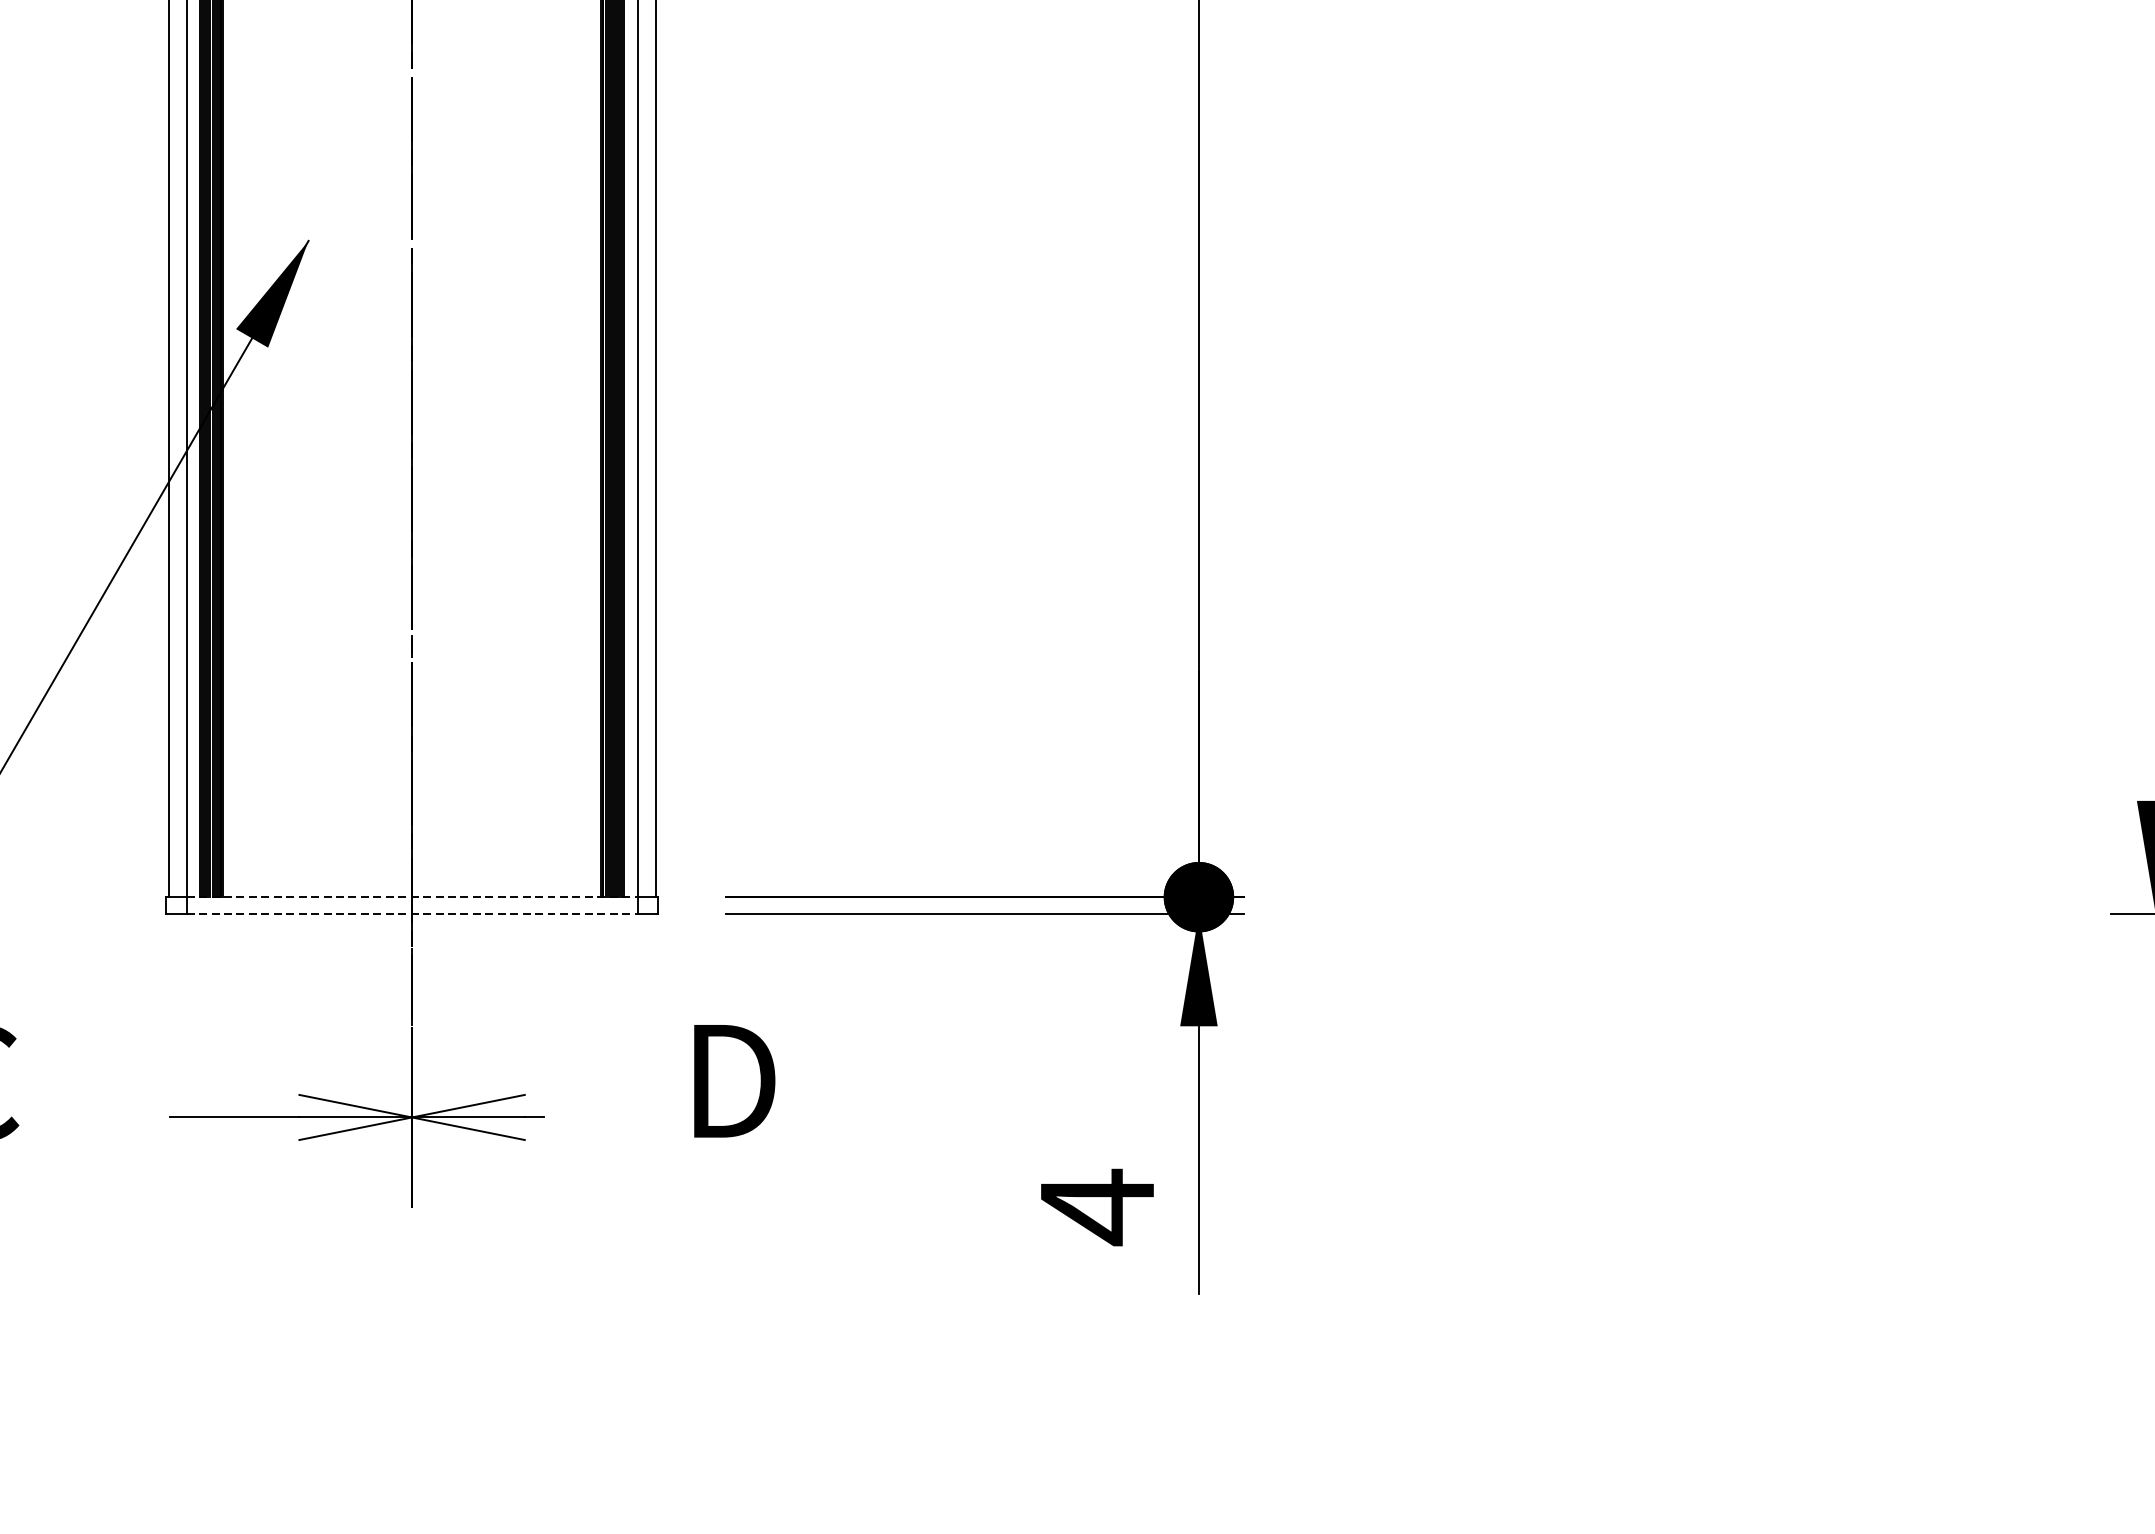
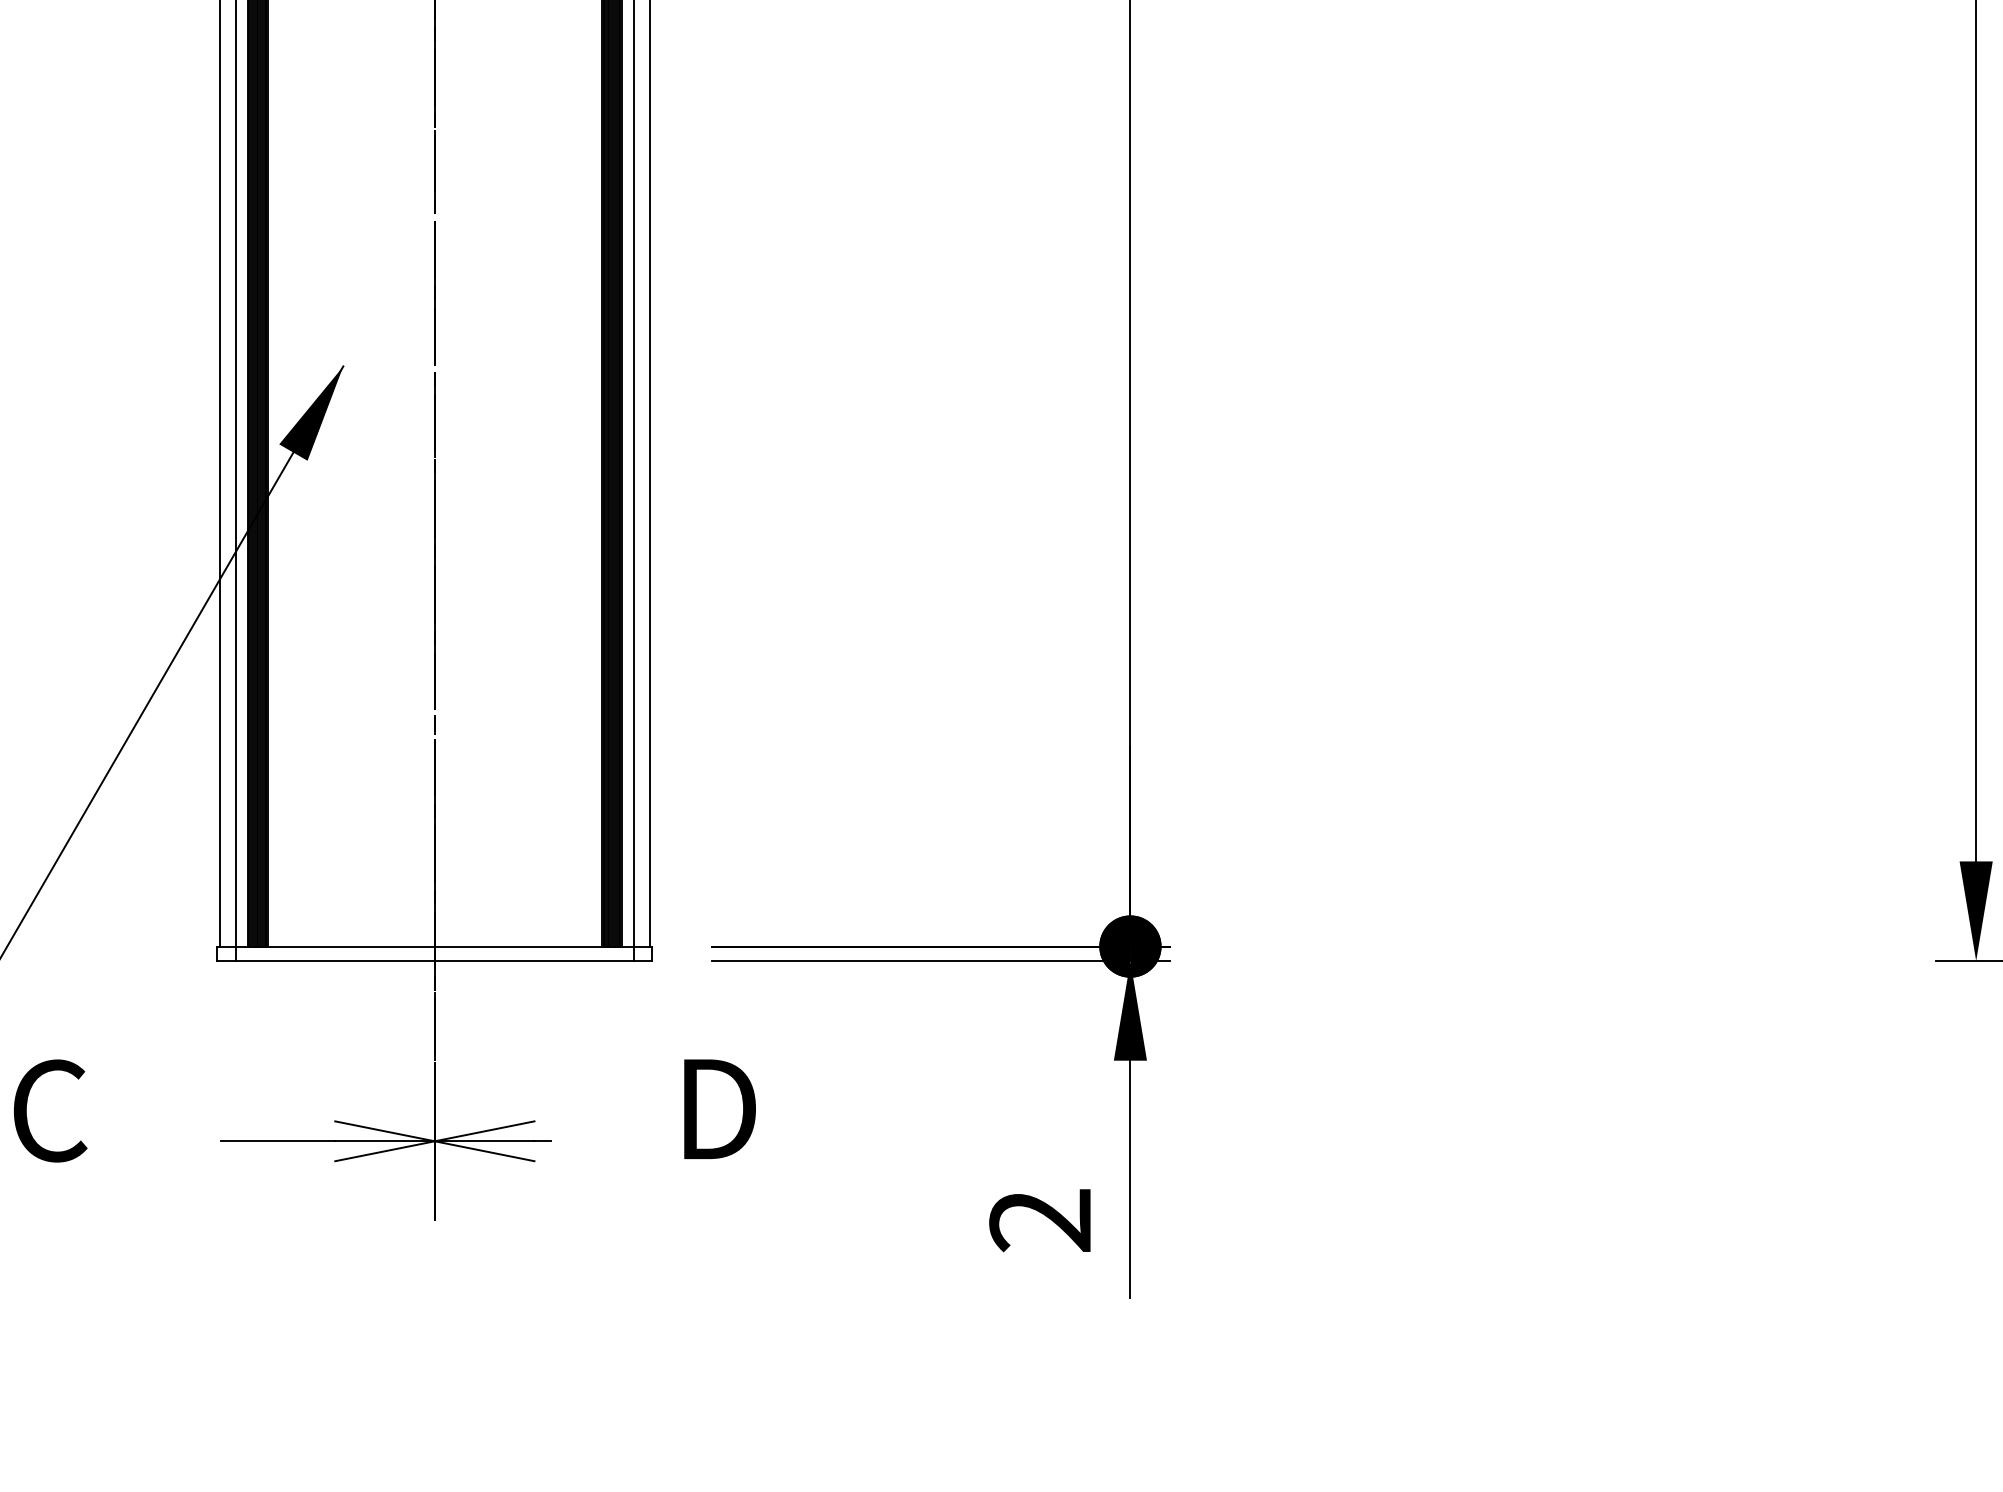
line: (412, 897) -> (435, 946), dashed -> solid
line: (412, 914) -> (435, 961), dashed -> solid
text: (1096, 1207) -> (1039, 1220), 4 -> 2

